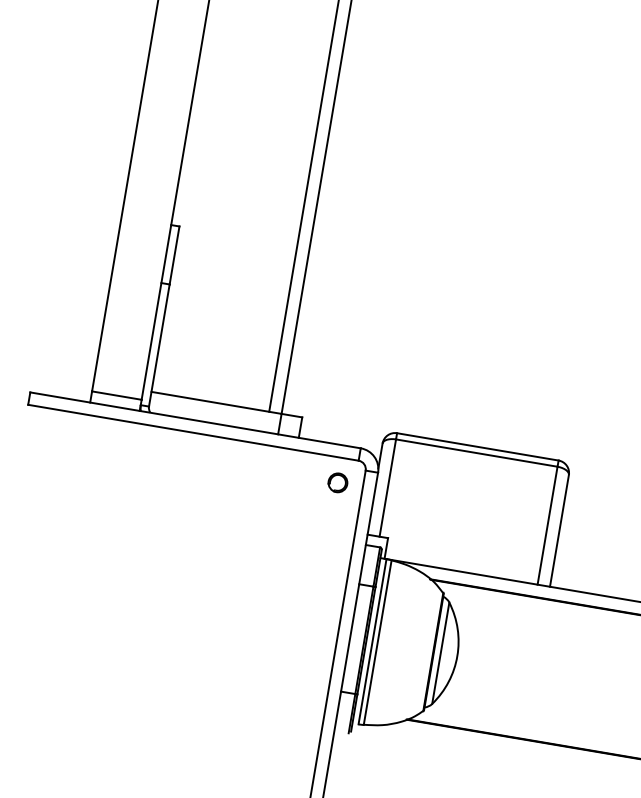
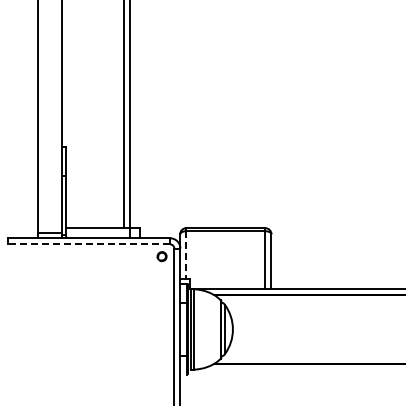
line: (193, 433) -> (89, 244), solid -> dashed
line: (388, 489) -> (186, 255), solid -> dashed

